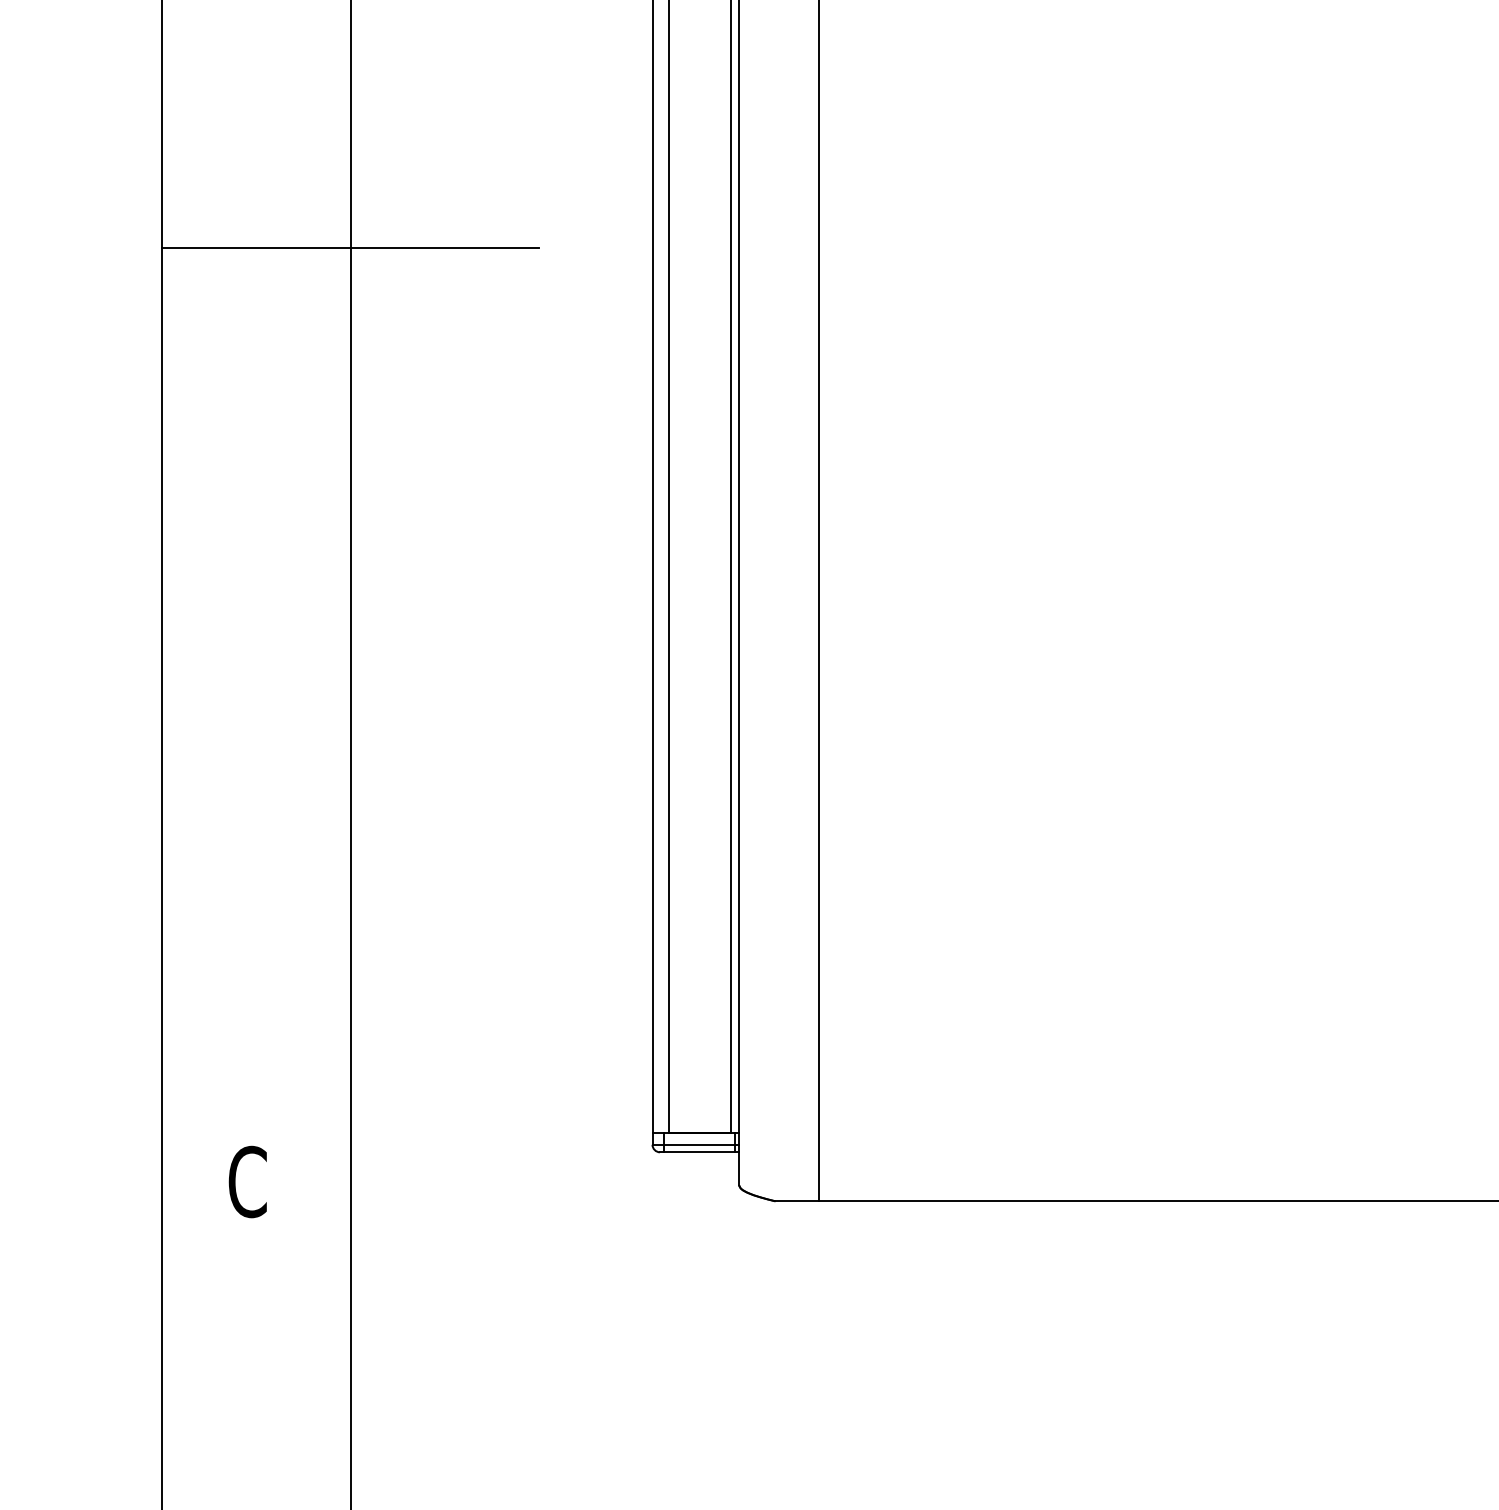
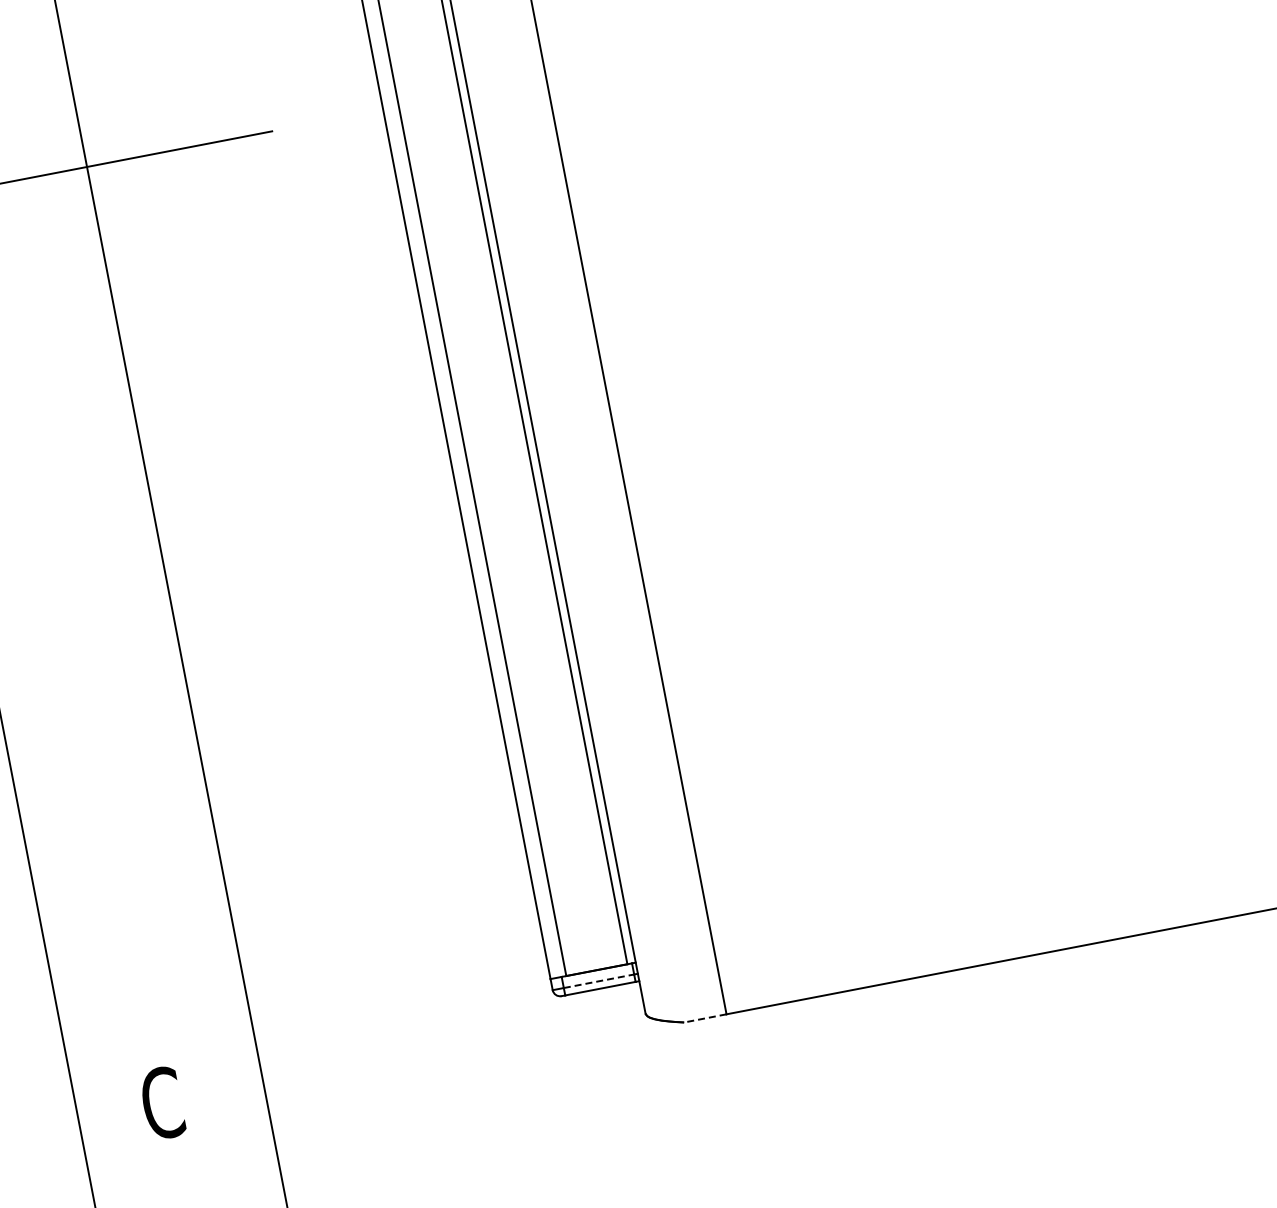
line: (699, 1144) -> (598, 981), solid -> dashed
line: (797, 1201) -> (705, 1018), solid -> dashed

